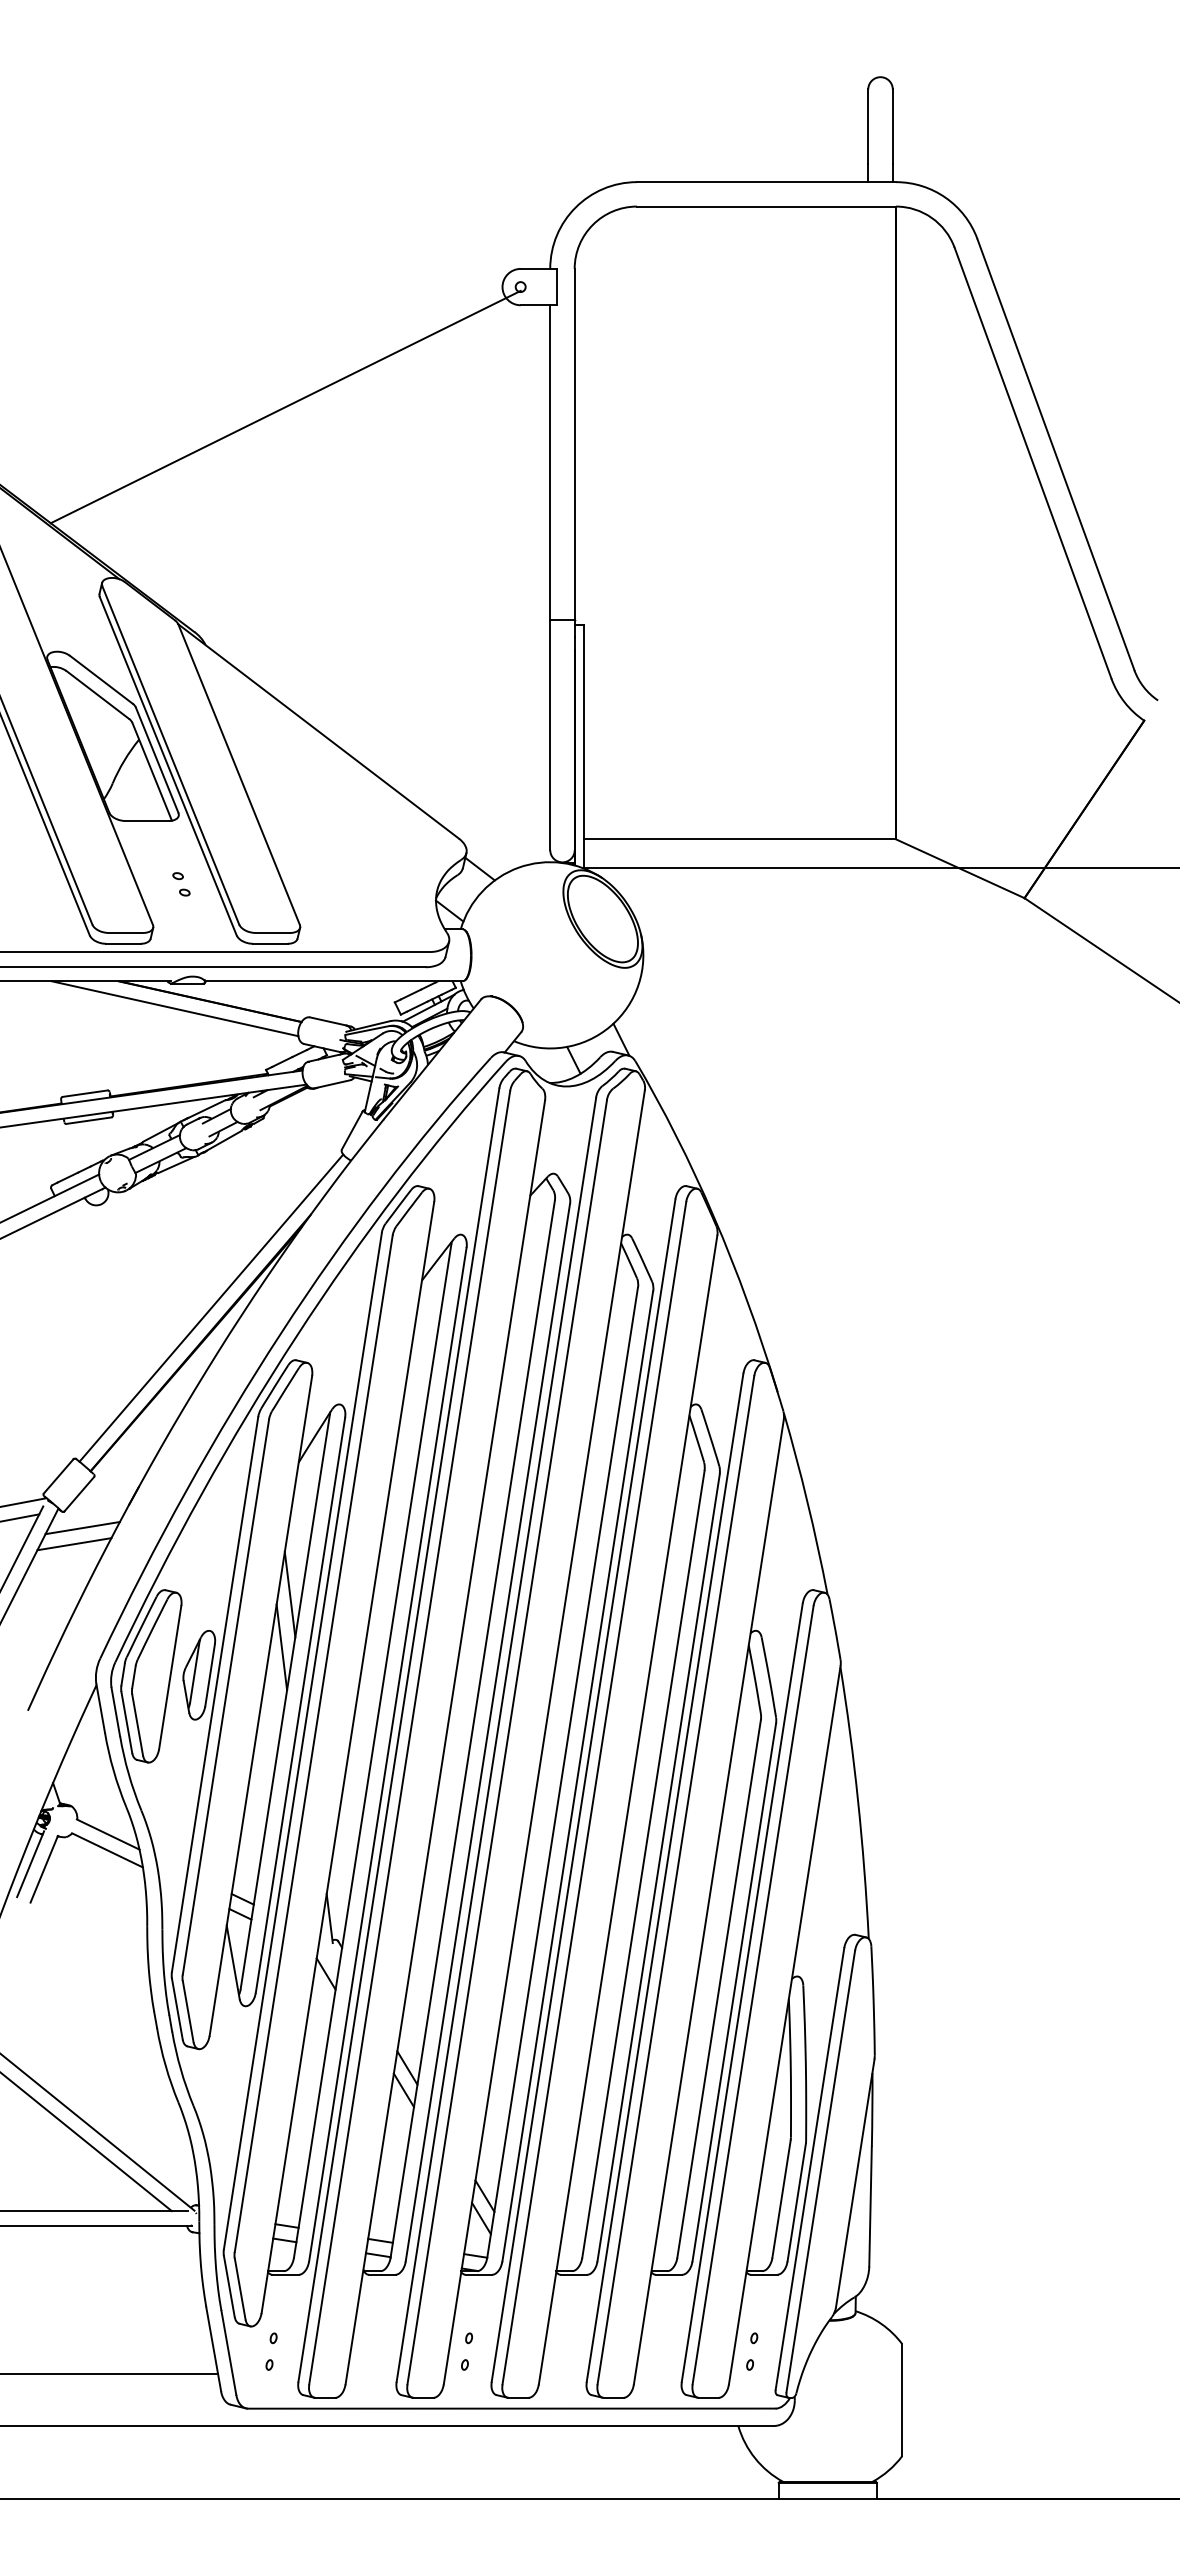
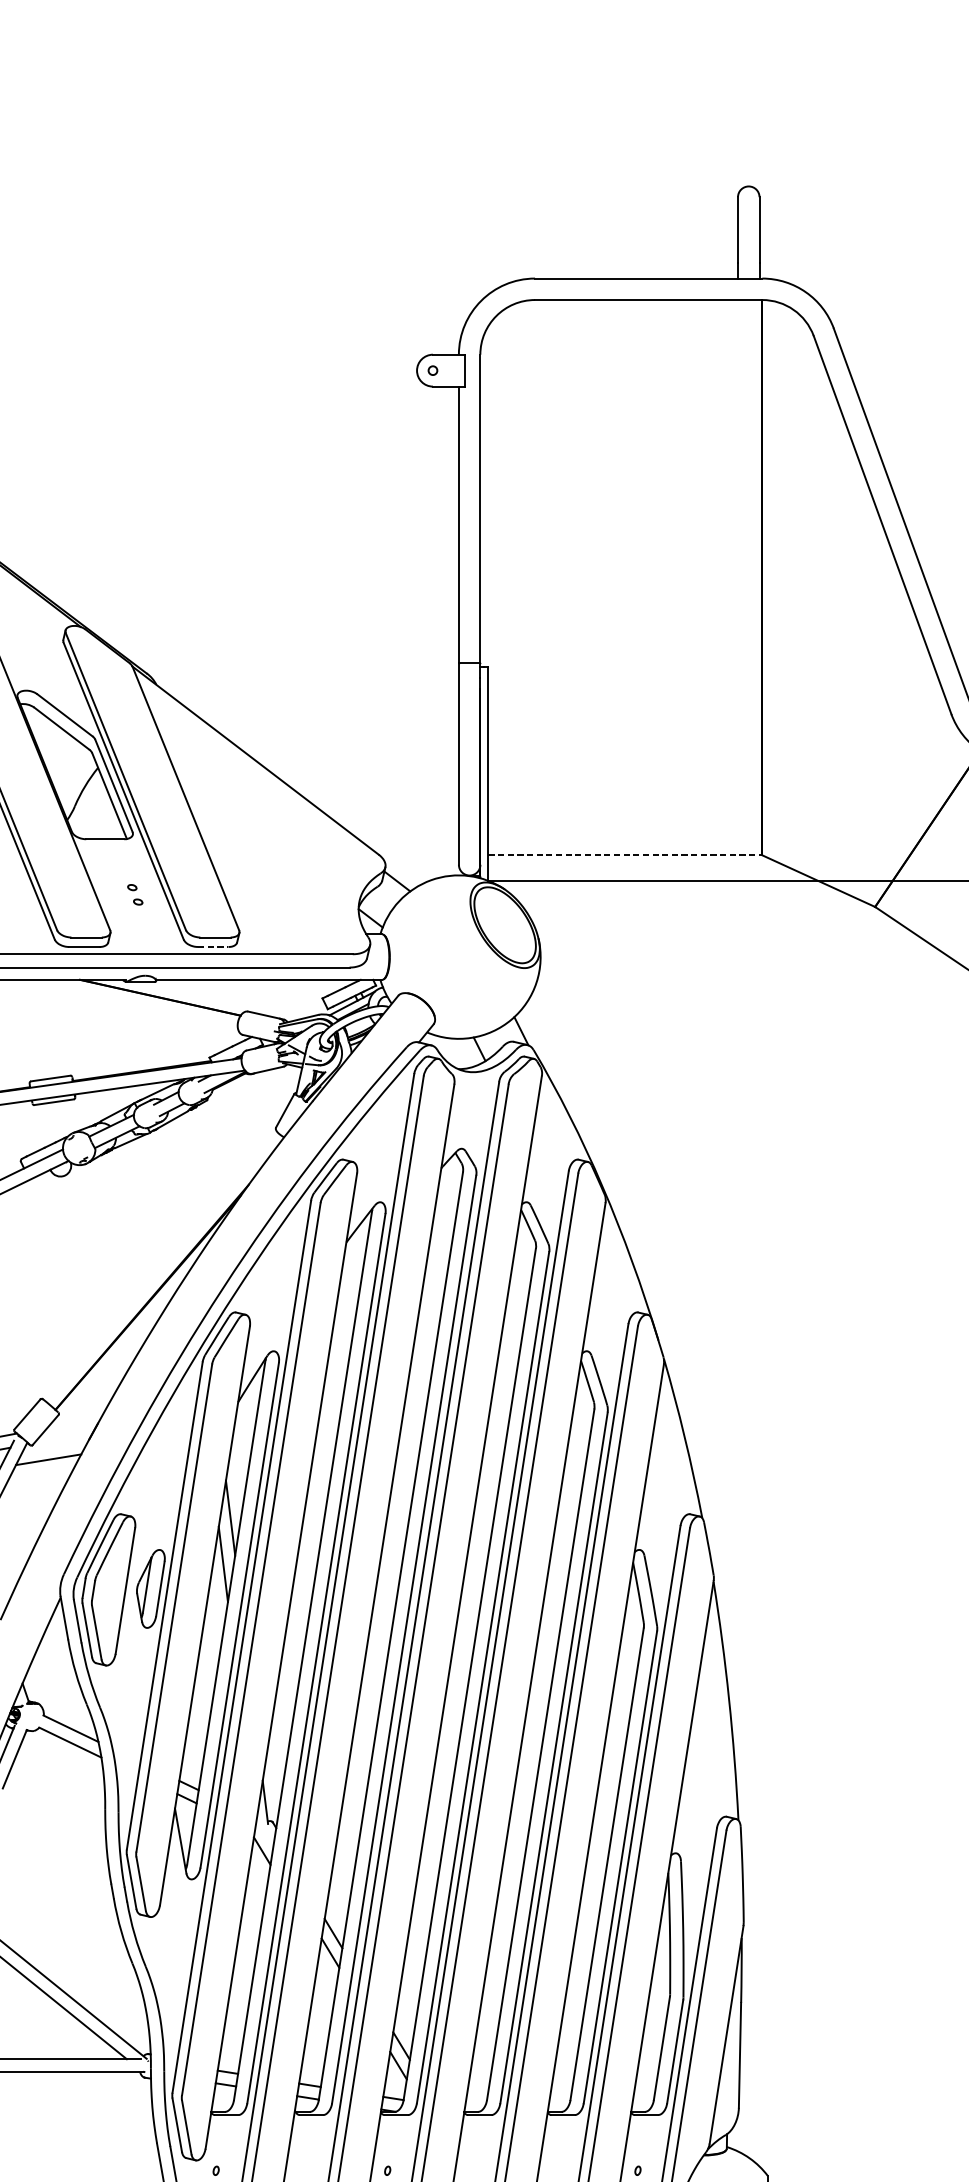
line: (285, 406) -> (226, 475), removed
line: (740, 839) -> (625, 855), solid -> dashed
line: (270, 943) -> (213, 946), solid -> dashed
line: (174, 1008) -> (129, 1003), removed
line: (211, 1307) -> (161, 1266), removed
line: (74, 1544) -> (41, 1474), removed

